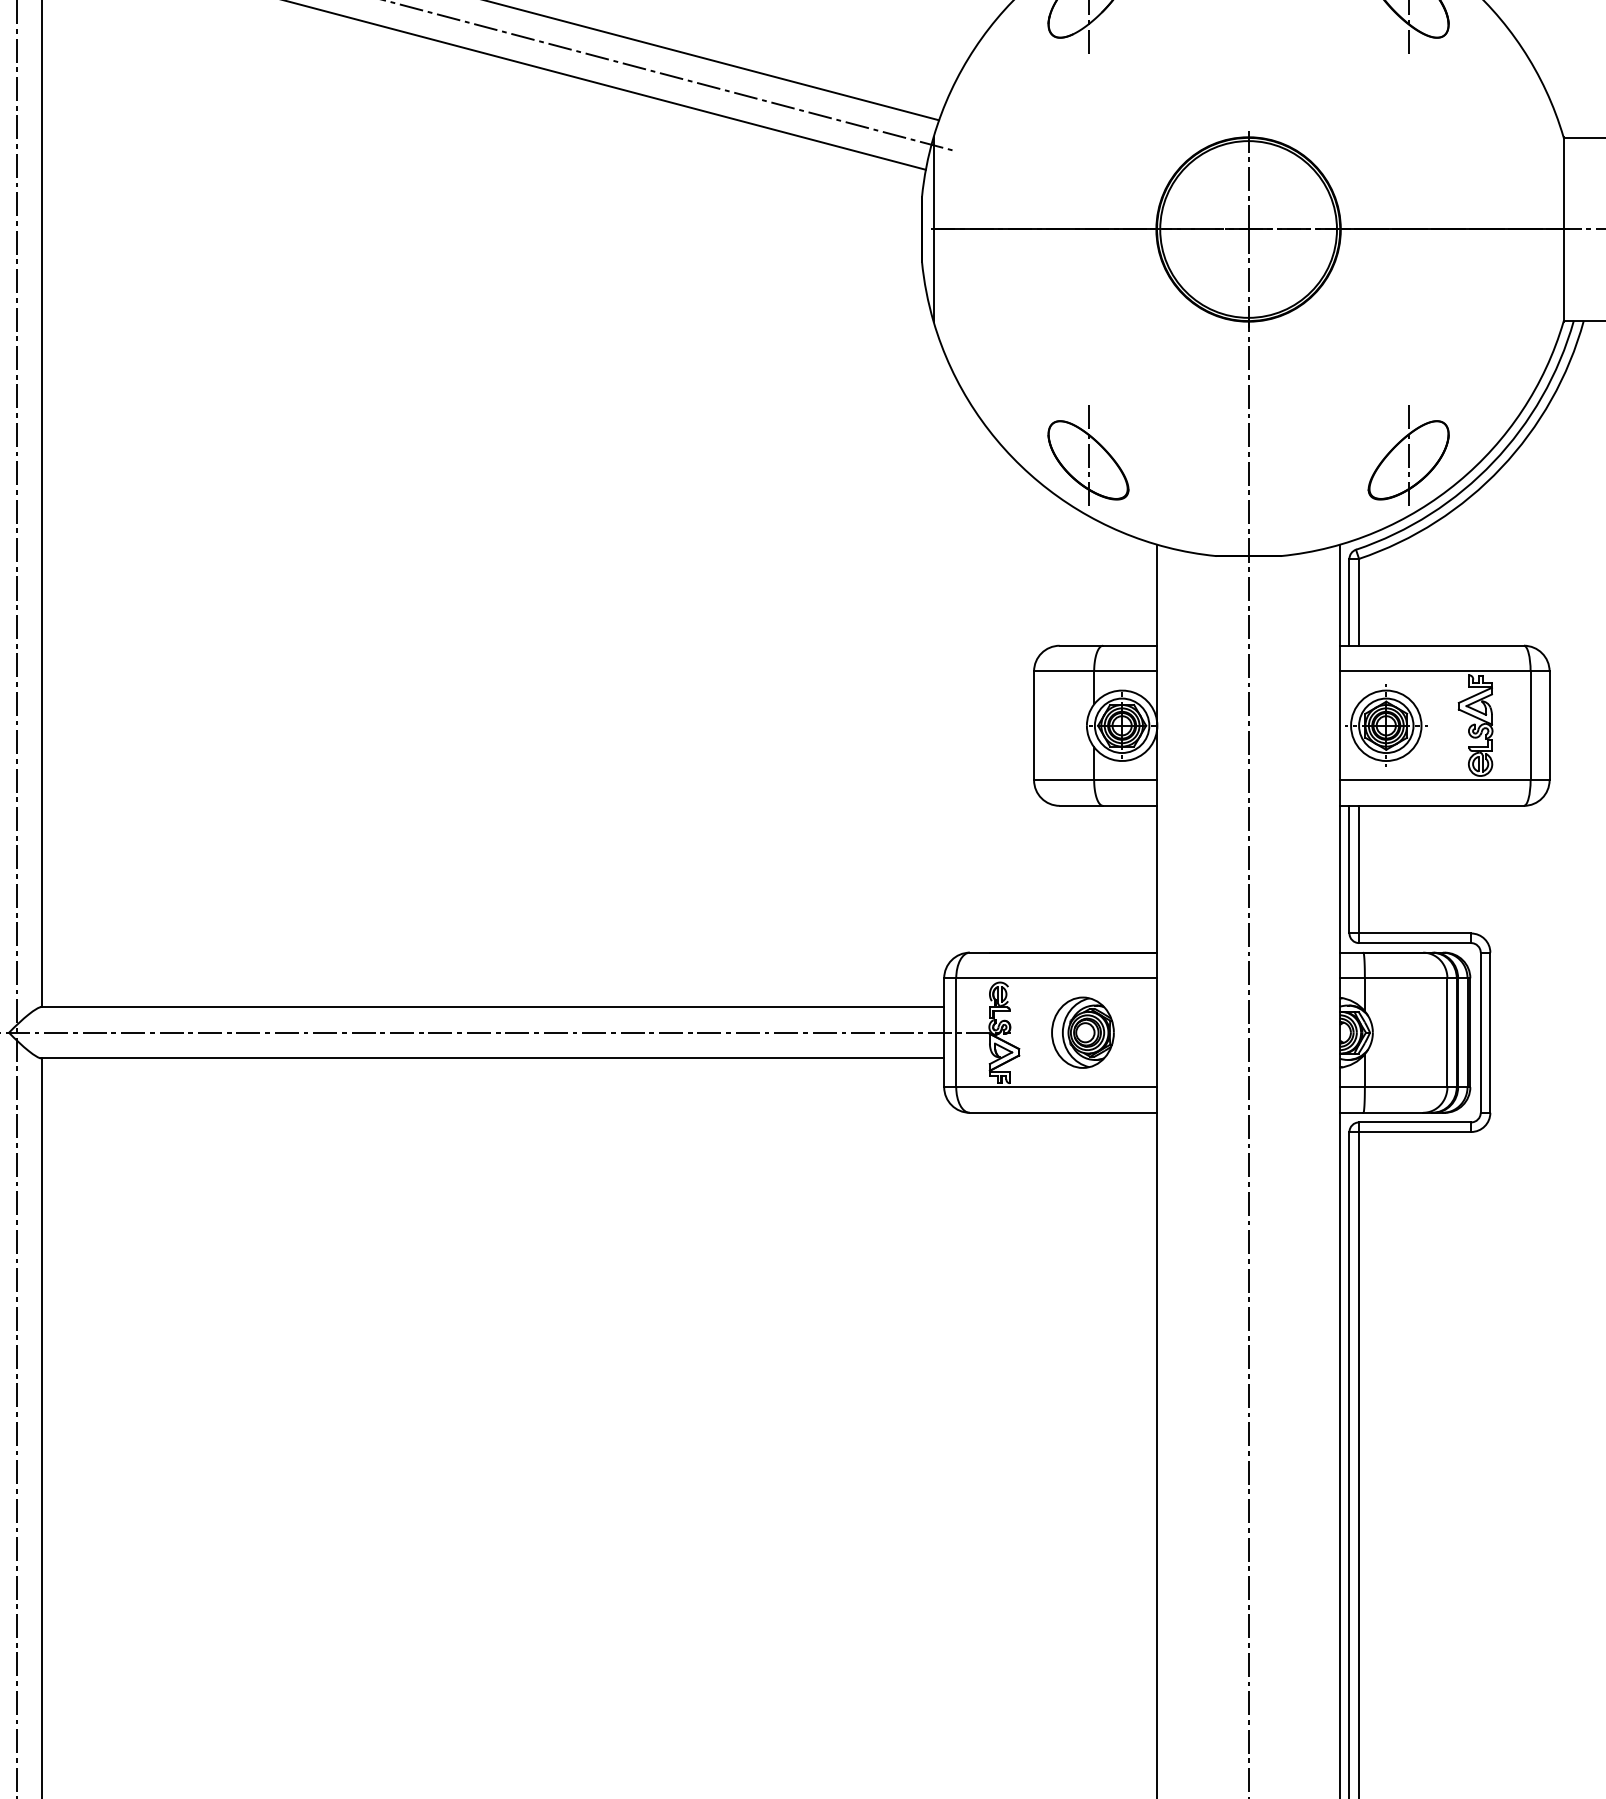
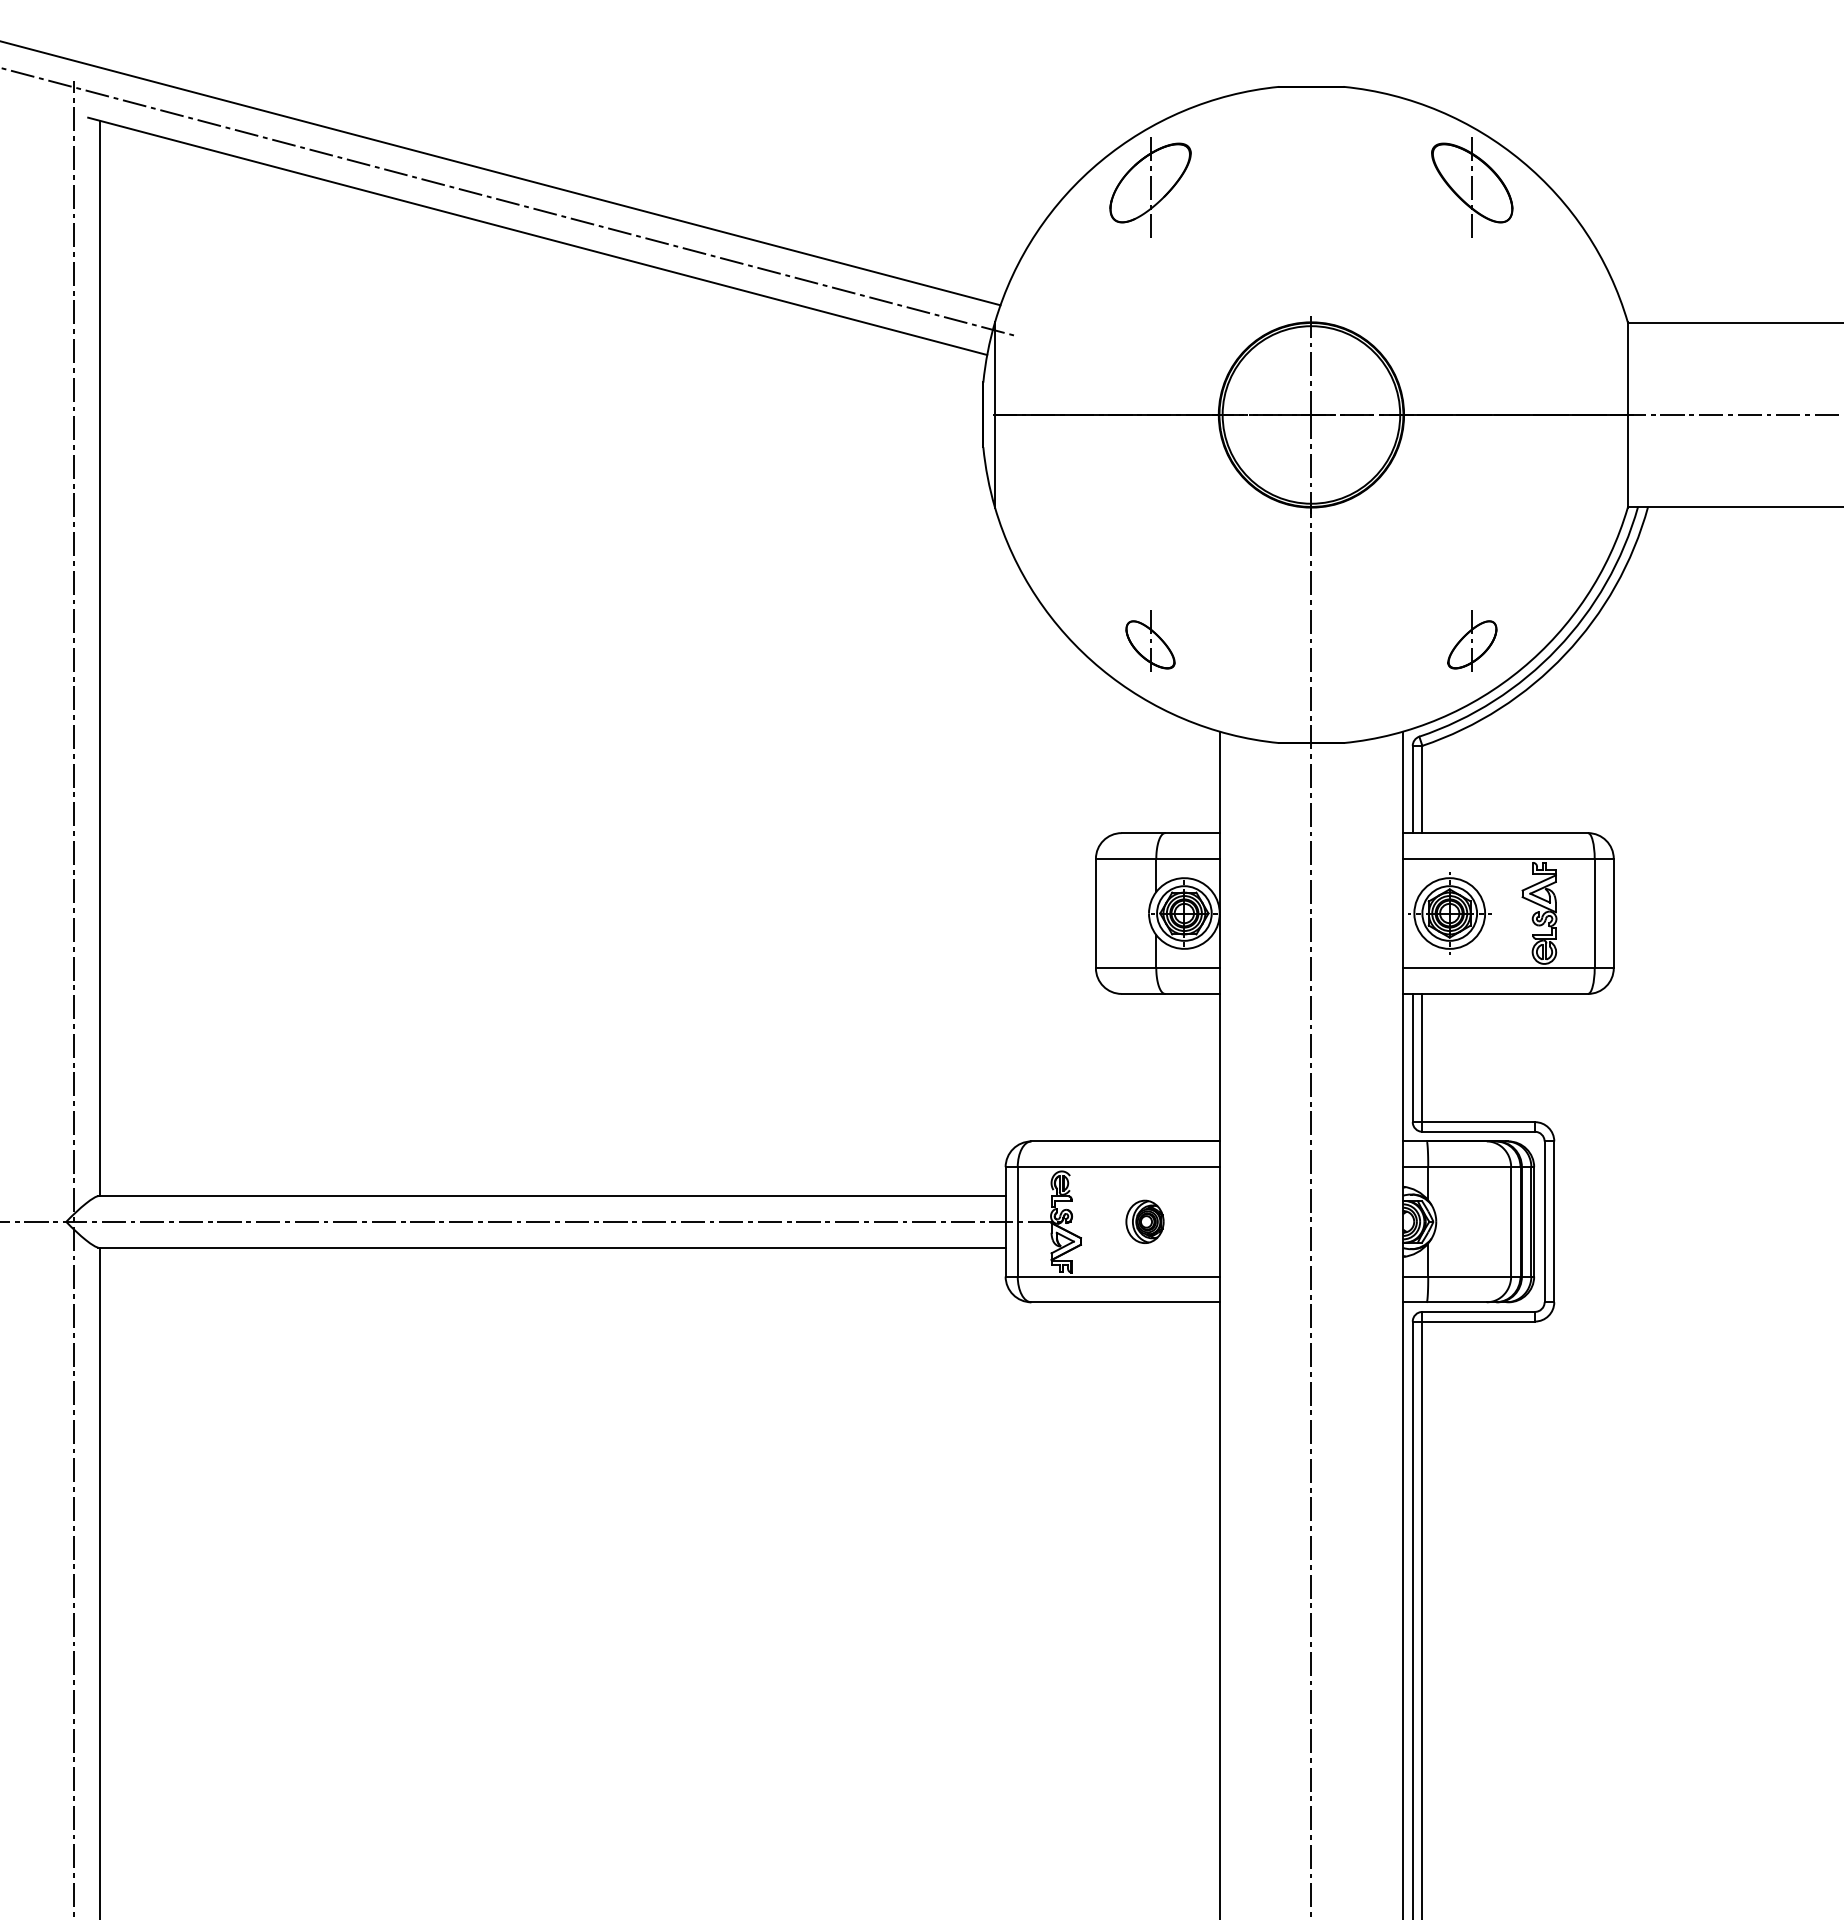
part: (1088, 454) -> (1150, 641), size x0.6
part: (1408, 454) -> (1472, 641), size x0.6
part: (1082, 1032) -> (1144, 1221), size x0.6

